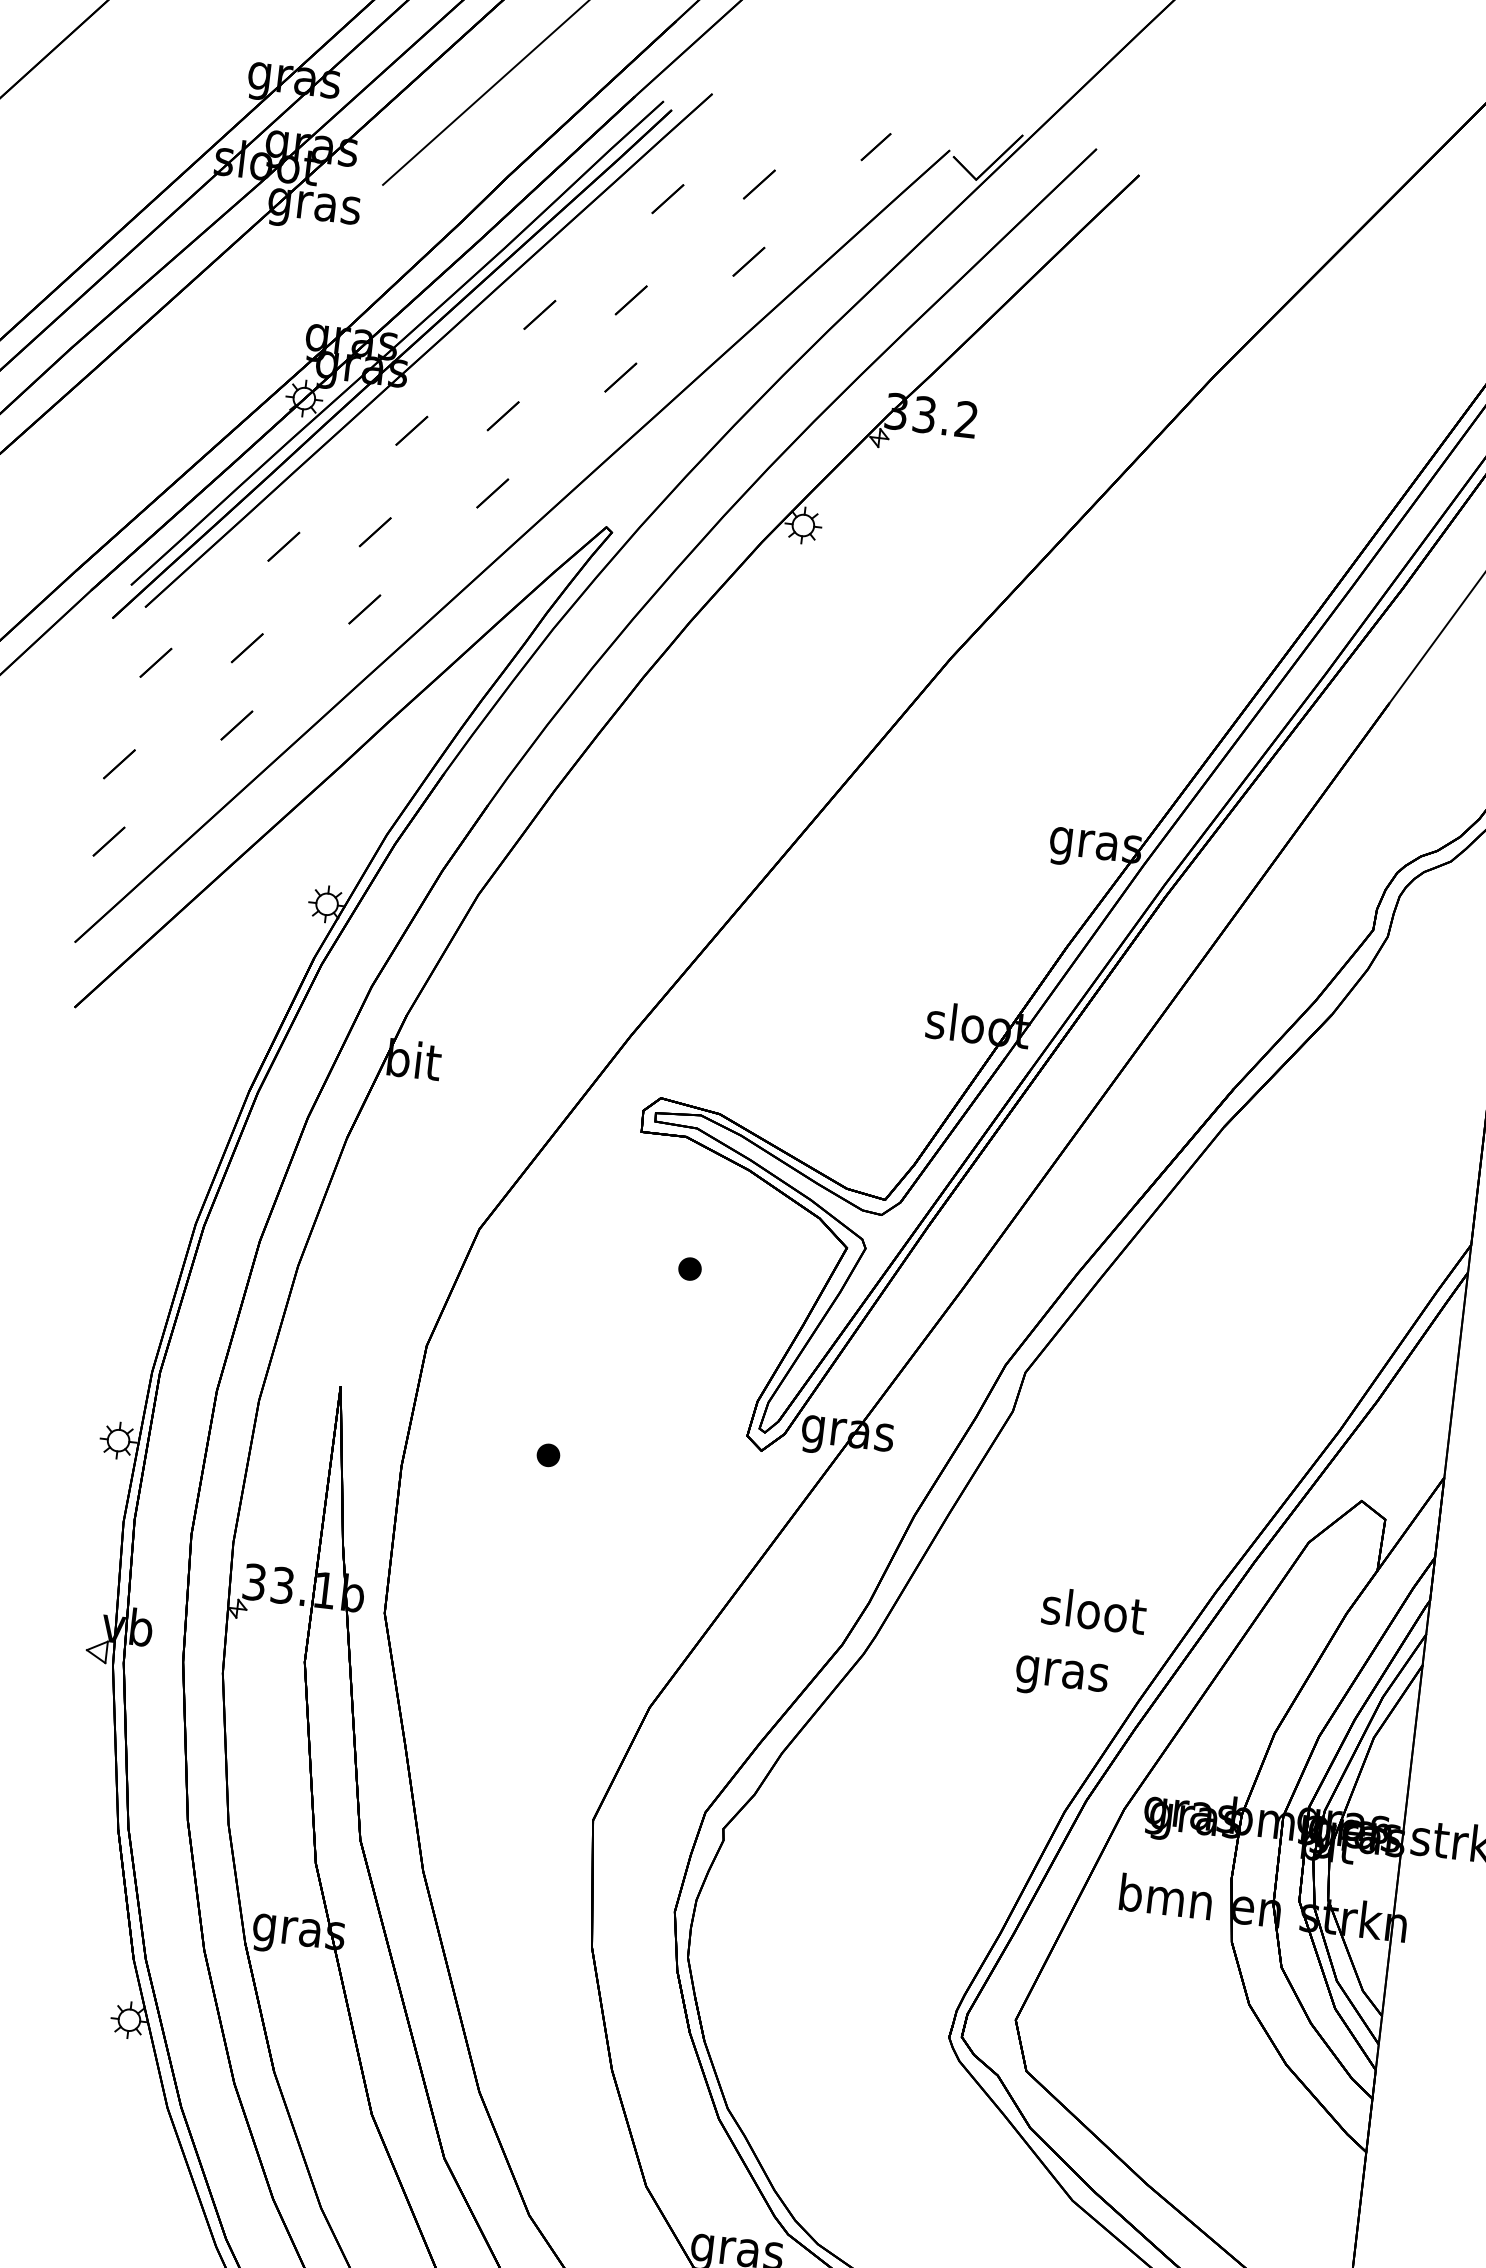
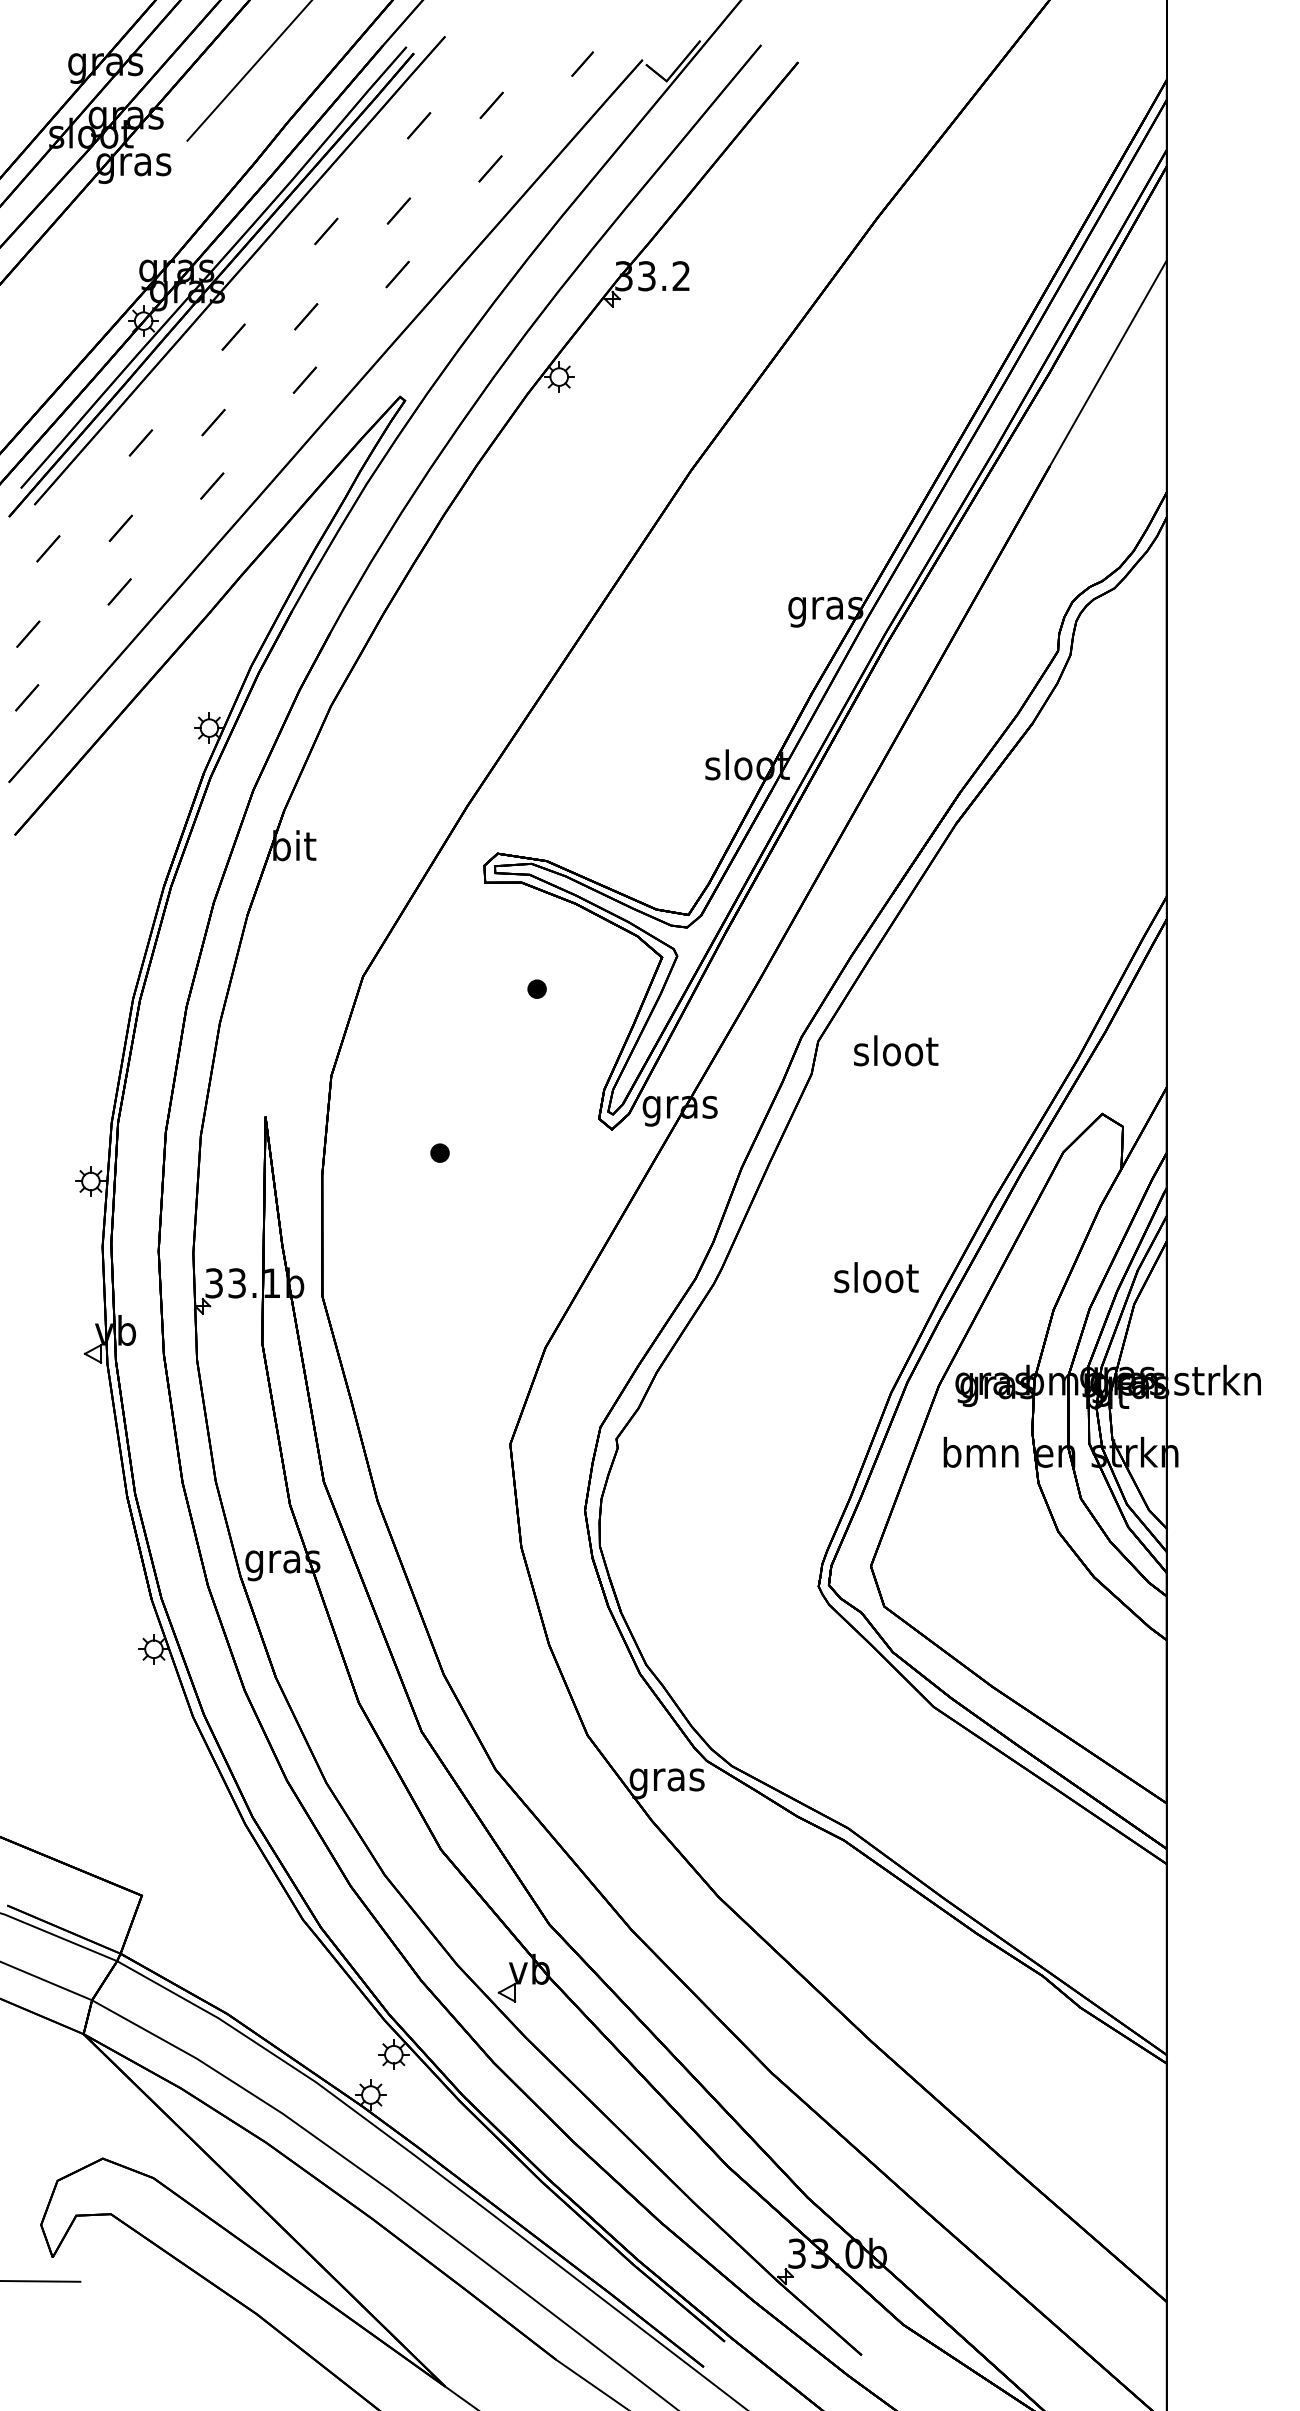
text: (1094, 1610) -> (896, 1050), moved
text: (1062, 1673) -> (876, 1281), gras -> sloot

